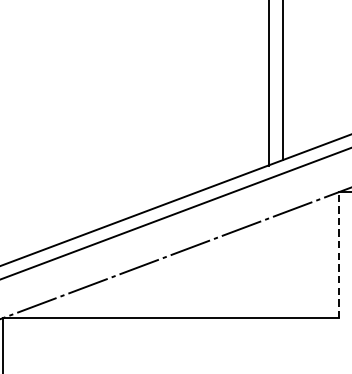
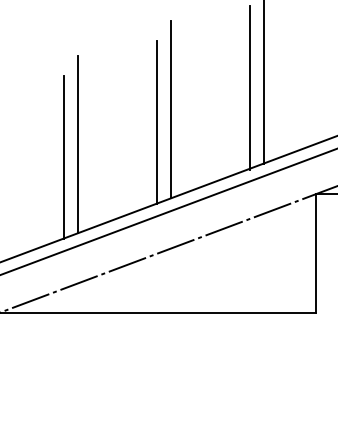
line: (184, 102) -> (170, 109), added
line: (171, 116) -> (157, 122), added
line: (86, 139) -> (77, 144), added
line: (72, 153) -> (64, 157), added
line: (339, 255) -> (316, 253), dashed -> solid

